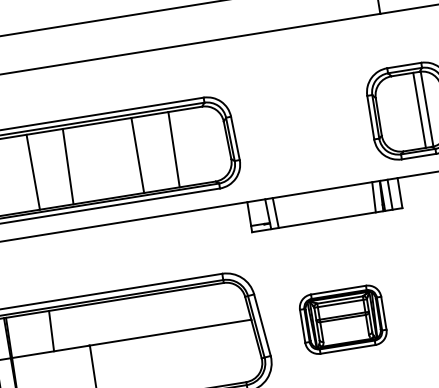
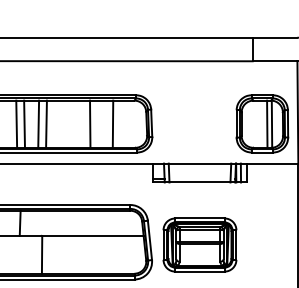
line: (55, 167) -> (38, 123), added
line: (20, 173) -> (16, 123), added
part: (342, 319) -> (199, 244), size x1.43

